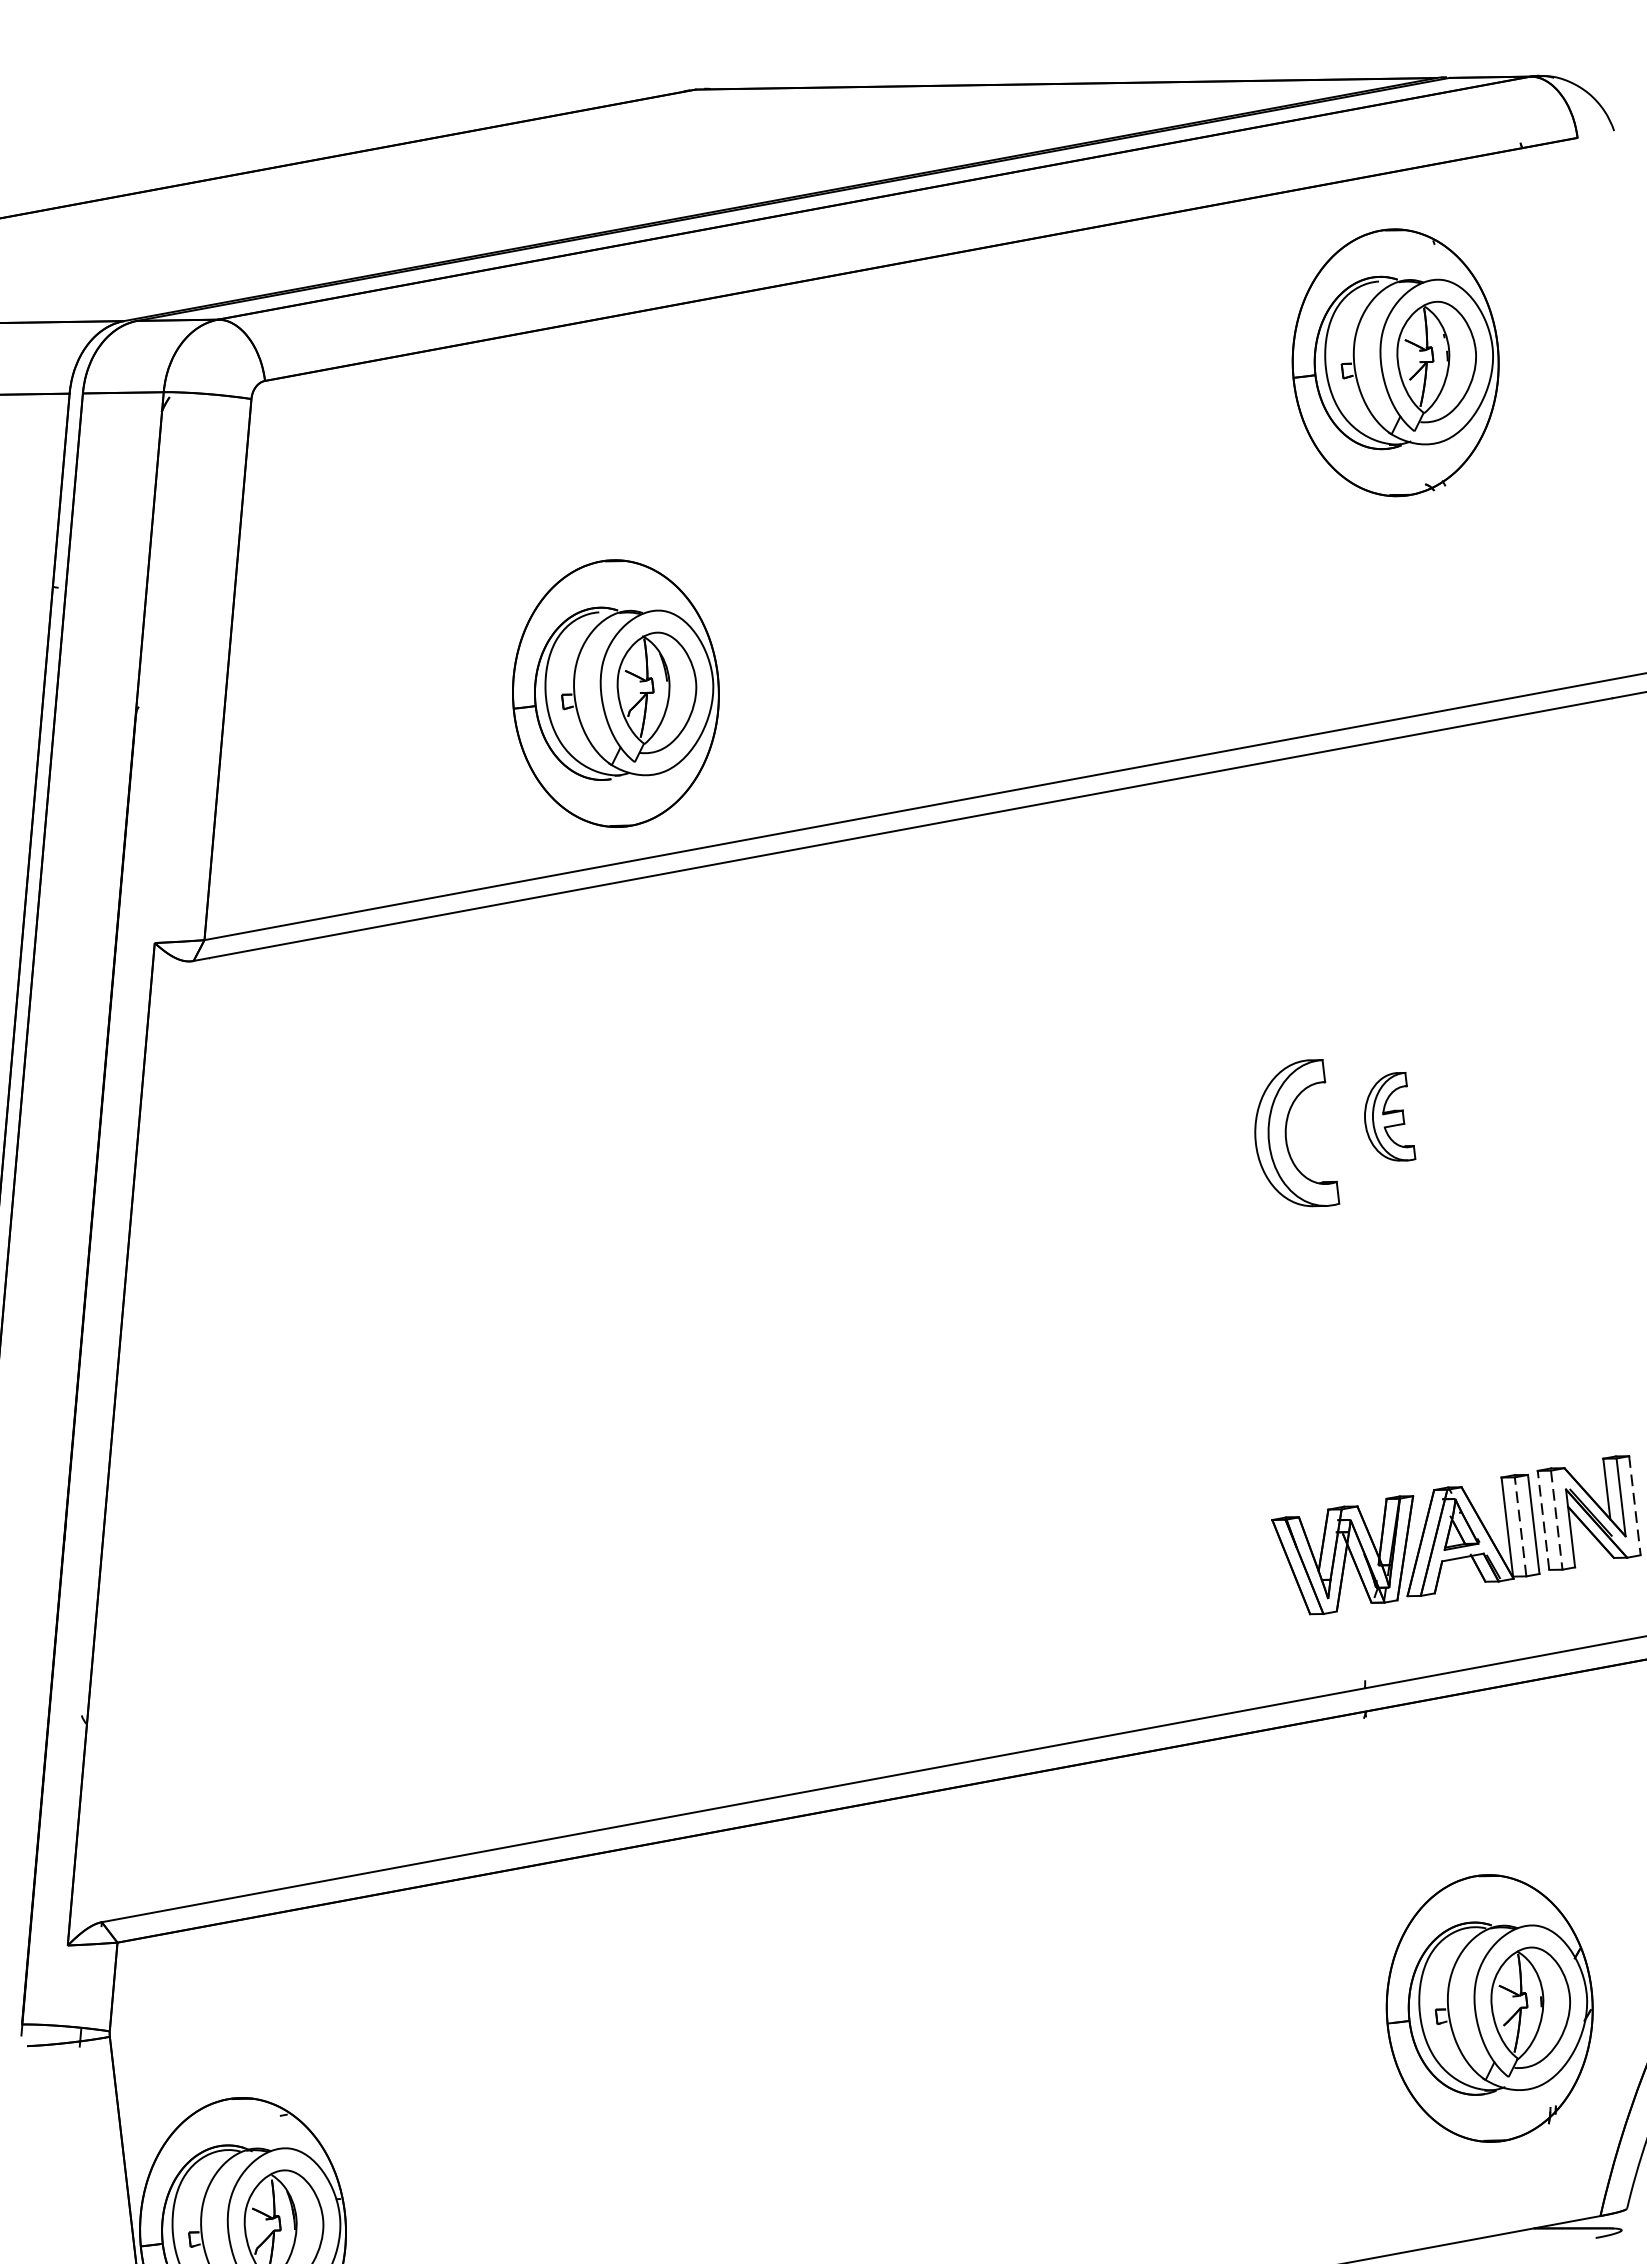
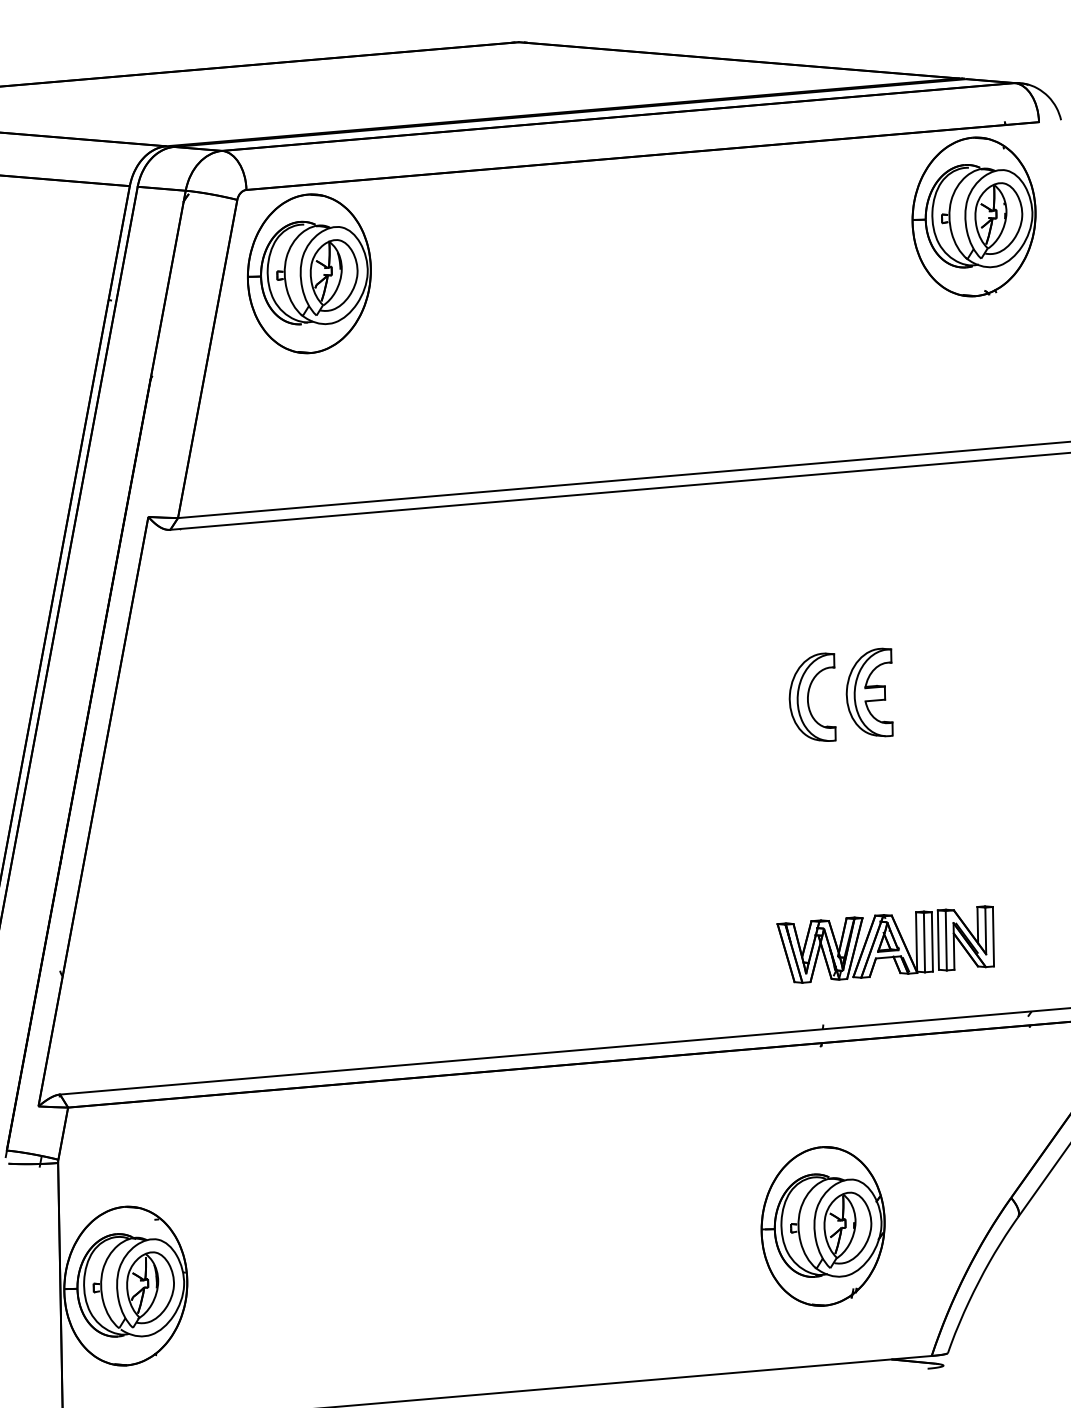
part: (1394, 362) -> (973, 216), moved
part: (616, 693) -> (309, 273), moved
part: (1387, 1118) -> (869, 692), size x1.67
line: (1634, 1505) -> (993, 936), dashed -> solid
line: (1557, 1519) -> (946, 940), dashed -> solid
line: (1543, 1521) -> (938, 940), dashed -> solid
line: (1520, 1526) -> (924, 942), dashed -> solid
part: (1488, 2008) -> (822, 1226), moved

